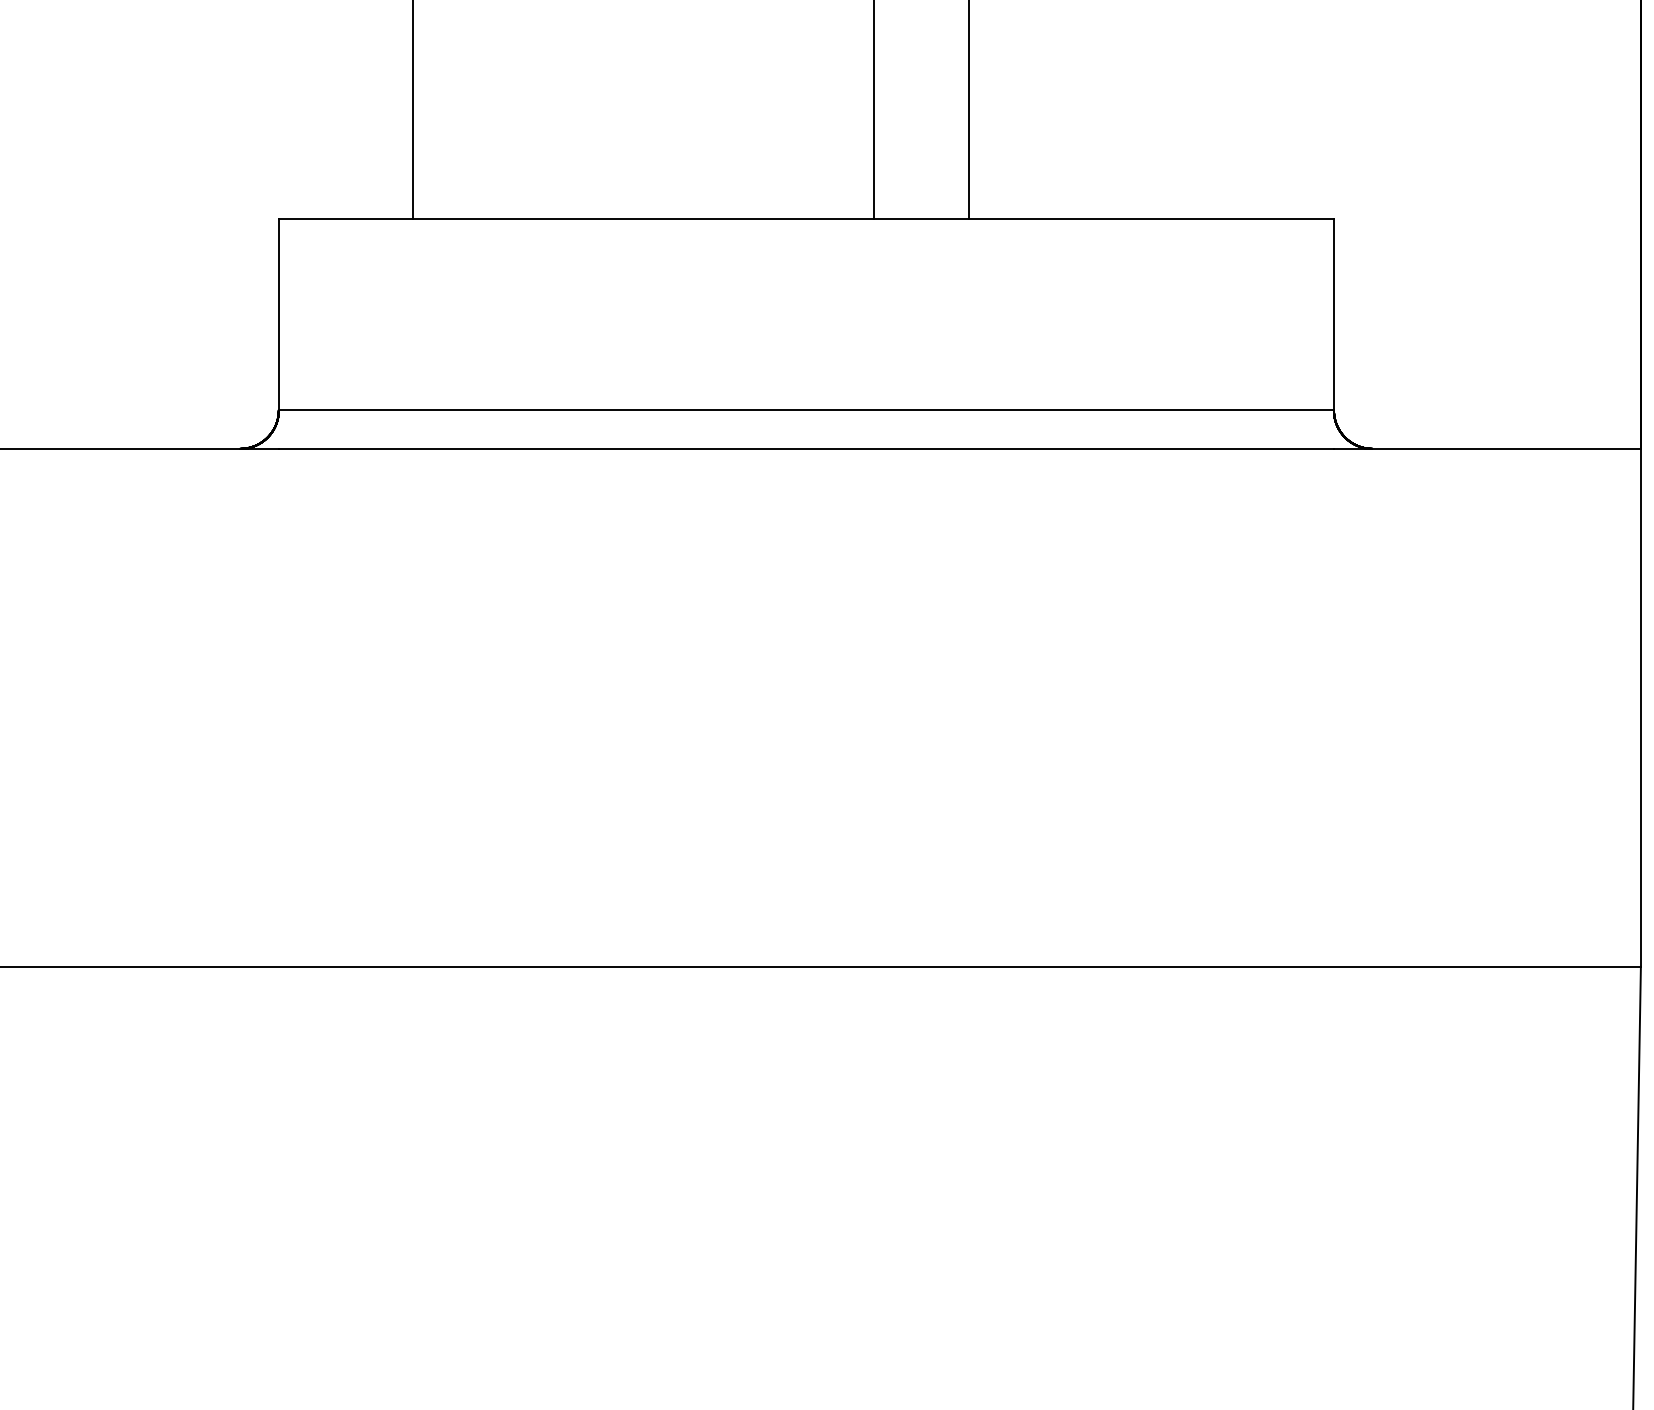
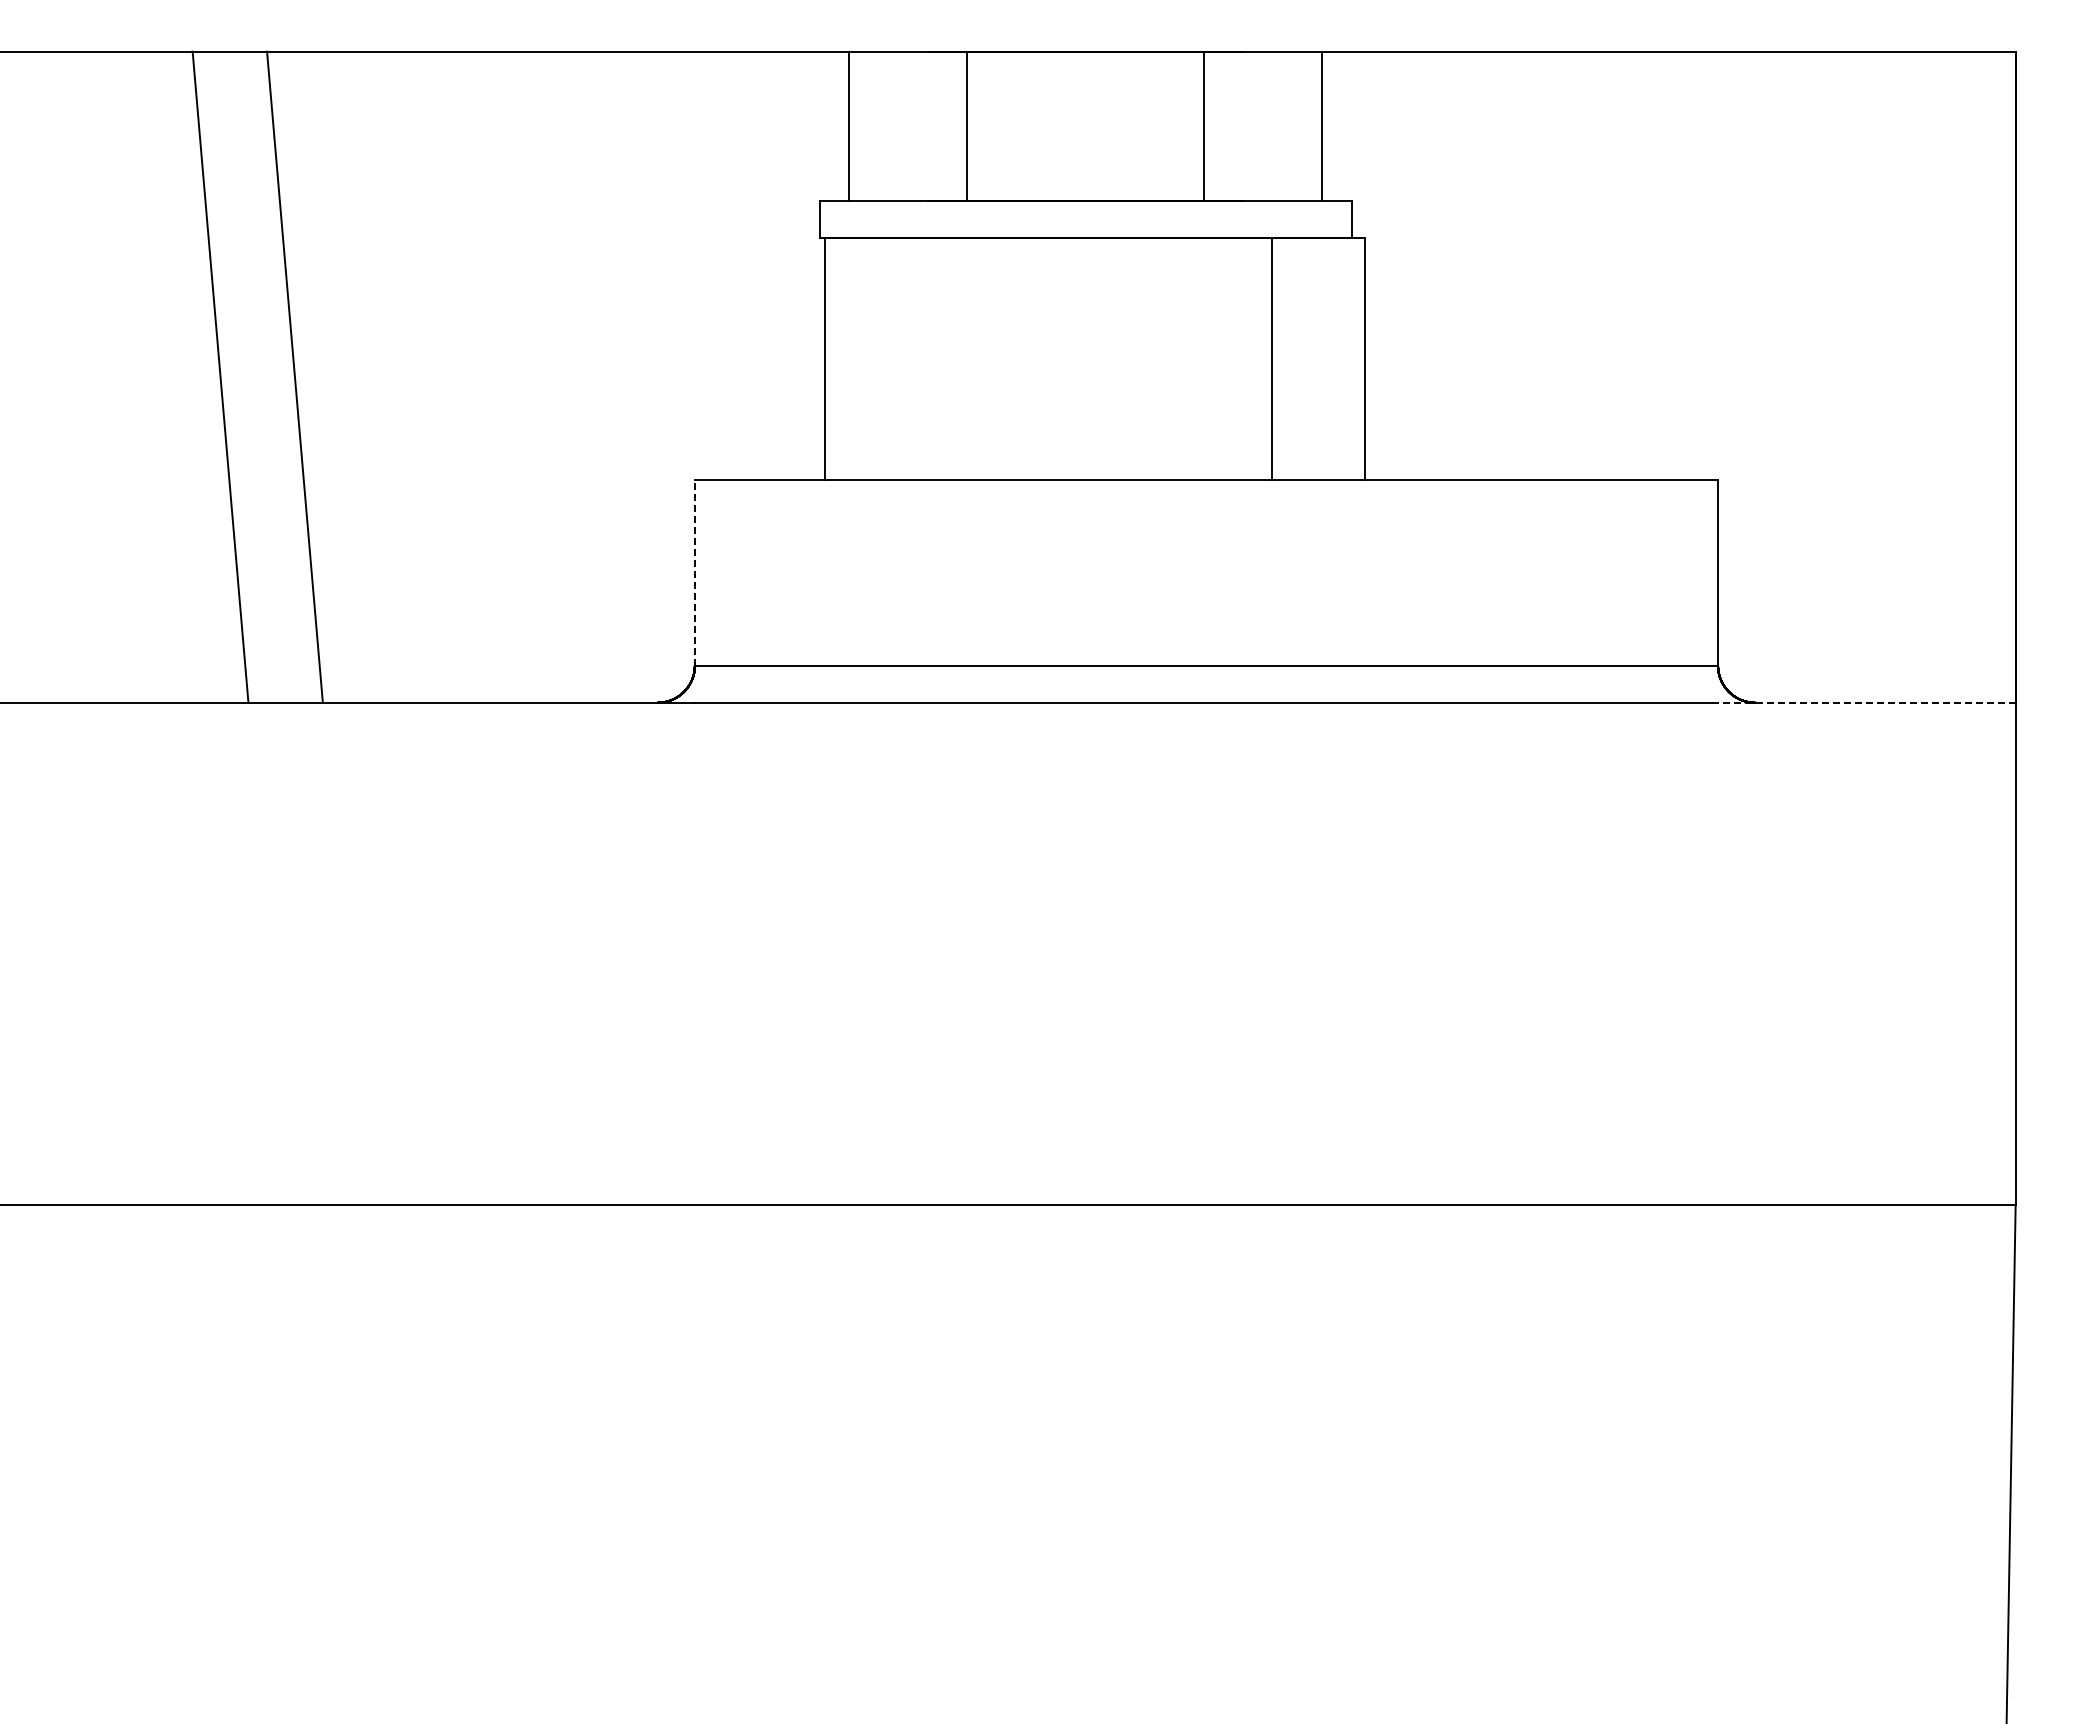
line: (278, 314) -> (694, 572), solid -> dashed
line: (1487, 448) -> (1866, 702), solid -> dashed

